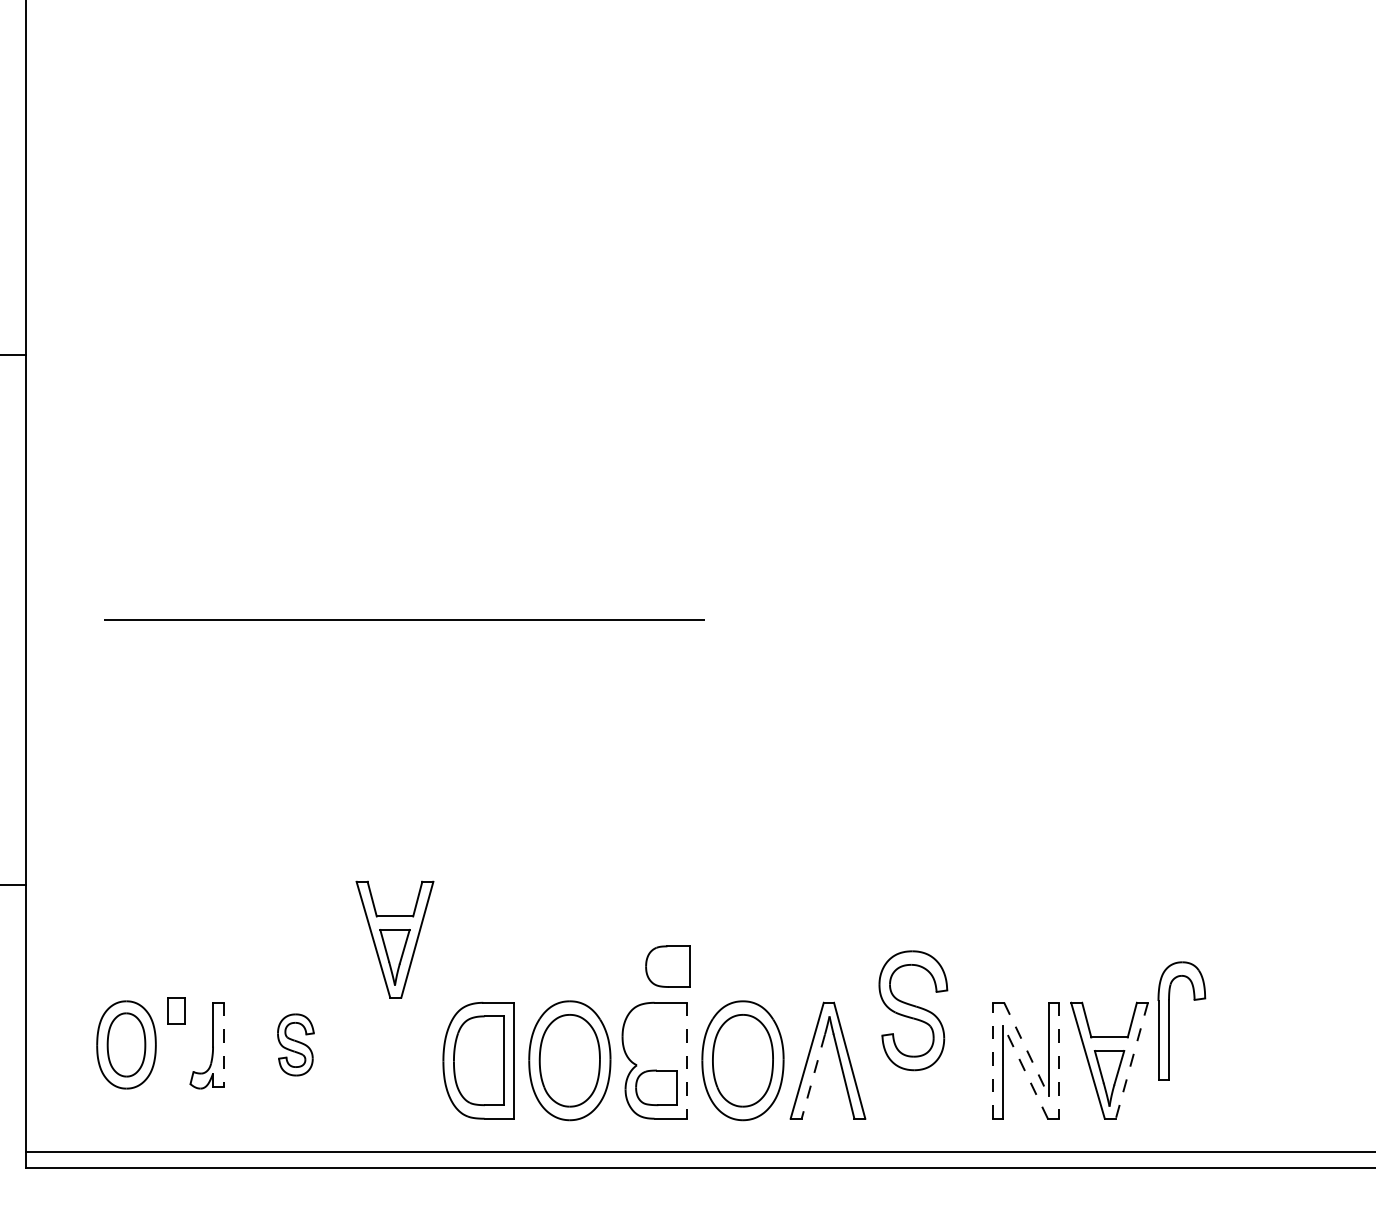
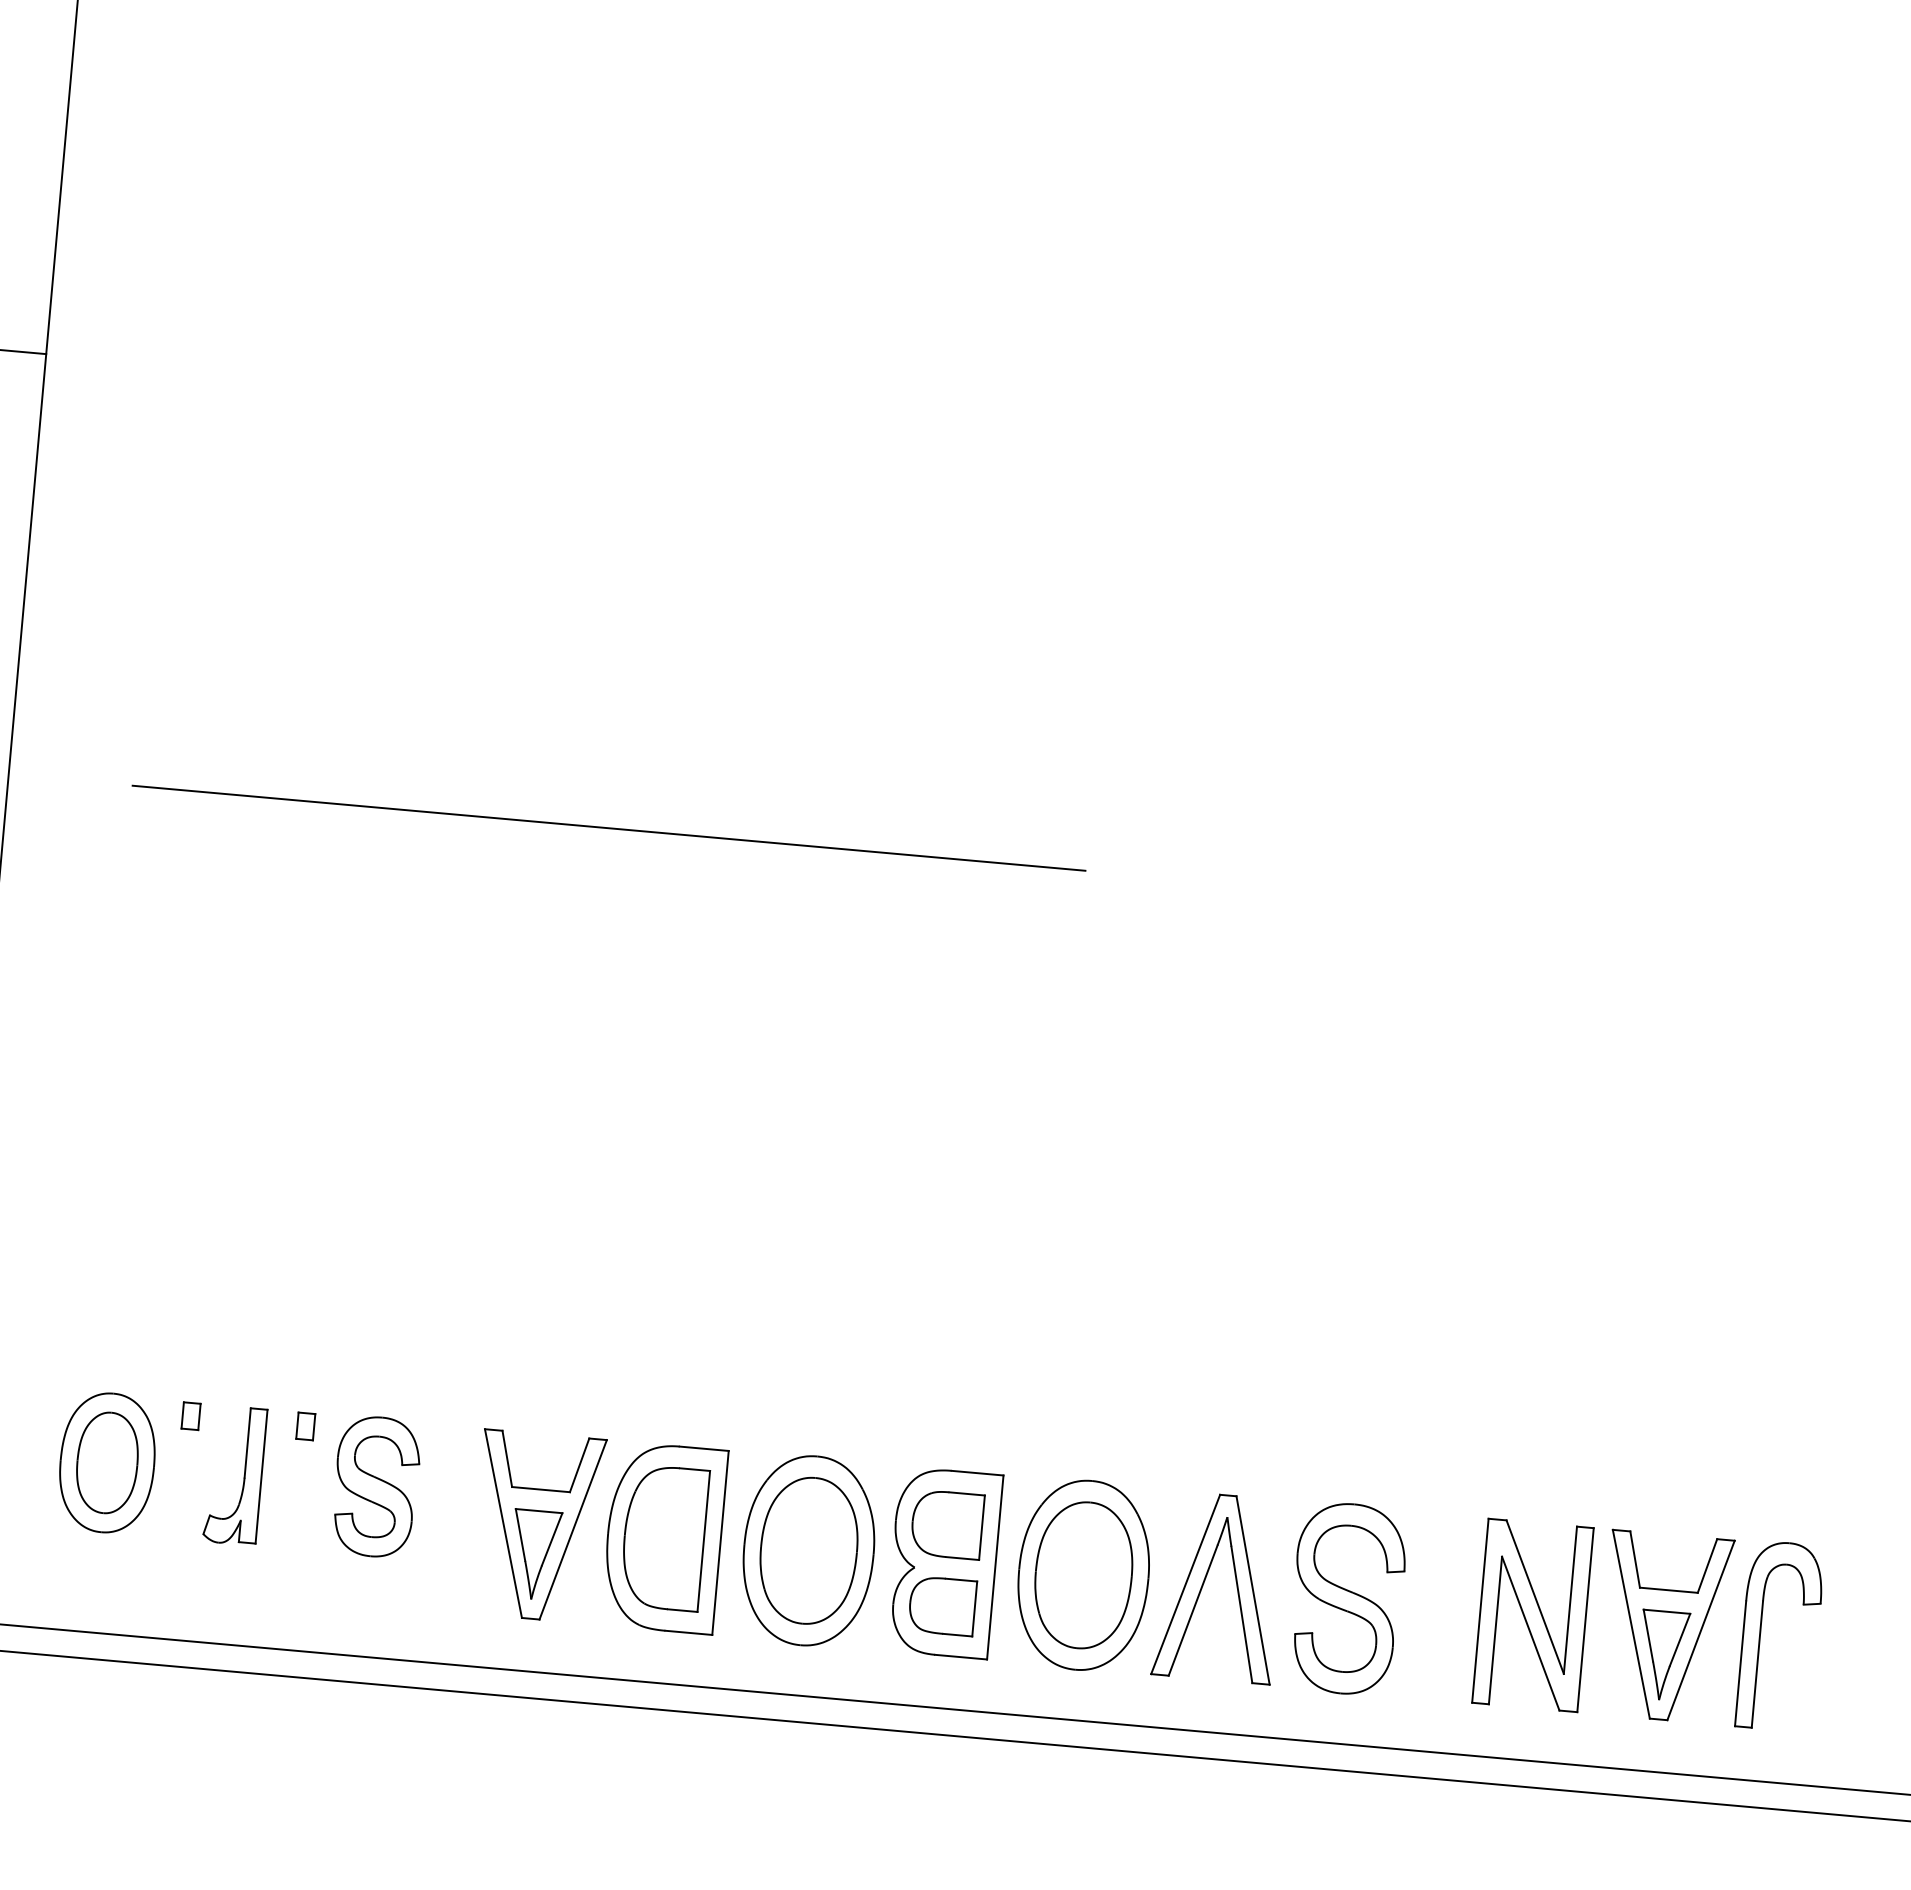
part: (394, 939) -> (536, 1526), moved
part: (667, 966) -> (946, 1524), moved
part: (175, 1010) -> (190, 1415), size x0.62
part: (248, 1010) -> (305, 1425), added
part: (913, 1010) -> (1348, 1598), moved
part: (1169, 1020) -> (1760, 1633), moved
part: (295, 1044) -> (375, 1486), size x1.43
line: (223, 1045) -> (261, 1477), dashed -> solid
line: (1026, 1049) -> (1535, 1597), dashed -> solid
line: (687, 1060) -> (995, 1567), dashed -> solid
line: (992, 1060) -> (1479, 1610), dashed -> solid
line: (1059, 1060) -> (1586, 1619), dashed -> solid
line: (1131, 1061) -> (1700, 1631), dashed -> solid
line: (1025, 1072) -> (1530, 1634), dashed -> solid
line: (813, 1076) -> (1193, 1610), dashed -> solid

